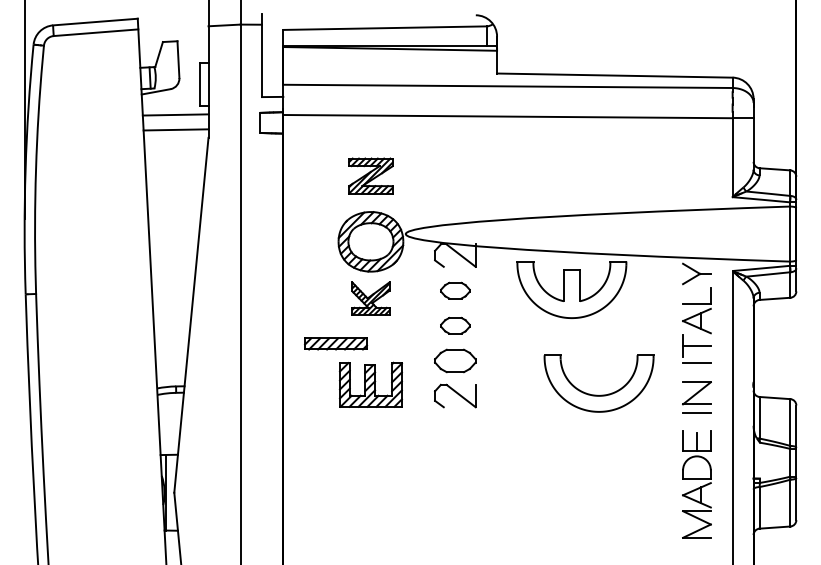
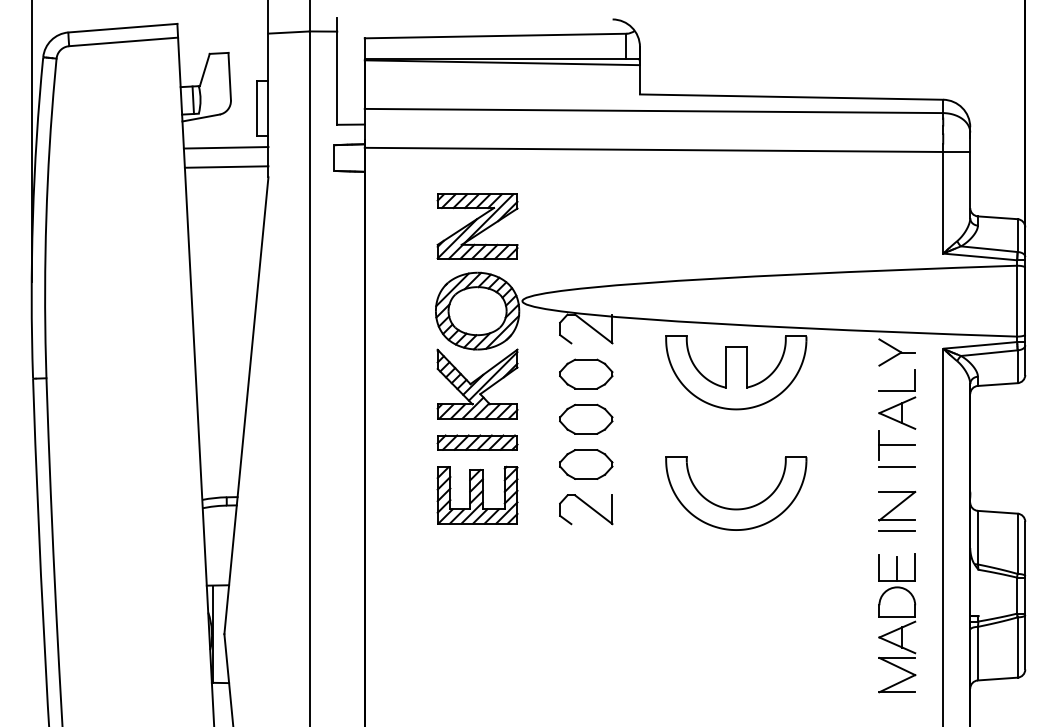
part: (370, 176) -> (477, 226), size x1.43
part: (455, 290) -> (586, 373), size x1.43
part: (370, 298) -> (477, 383), size x1.67
part: (455, 325) -> (586, 418), size x1.43
part: (335, 343) -> (477, 442), moved
part: (599, 395) -> (736, 508), moved

